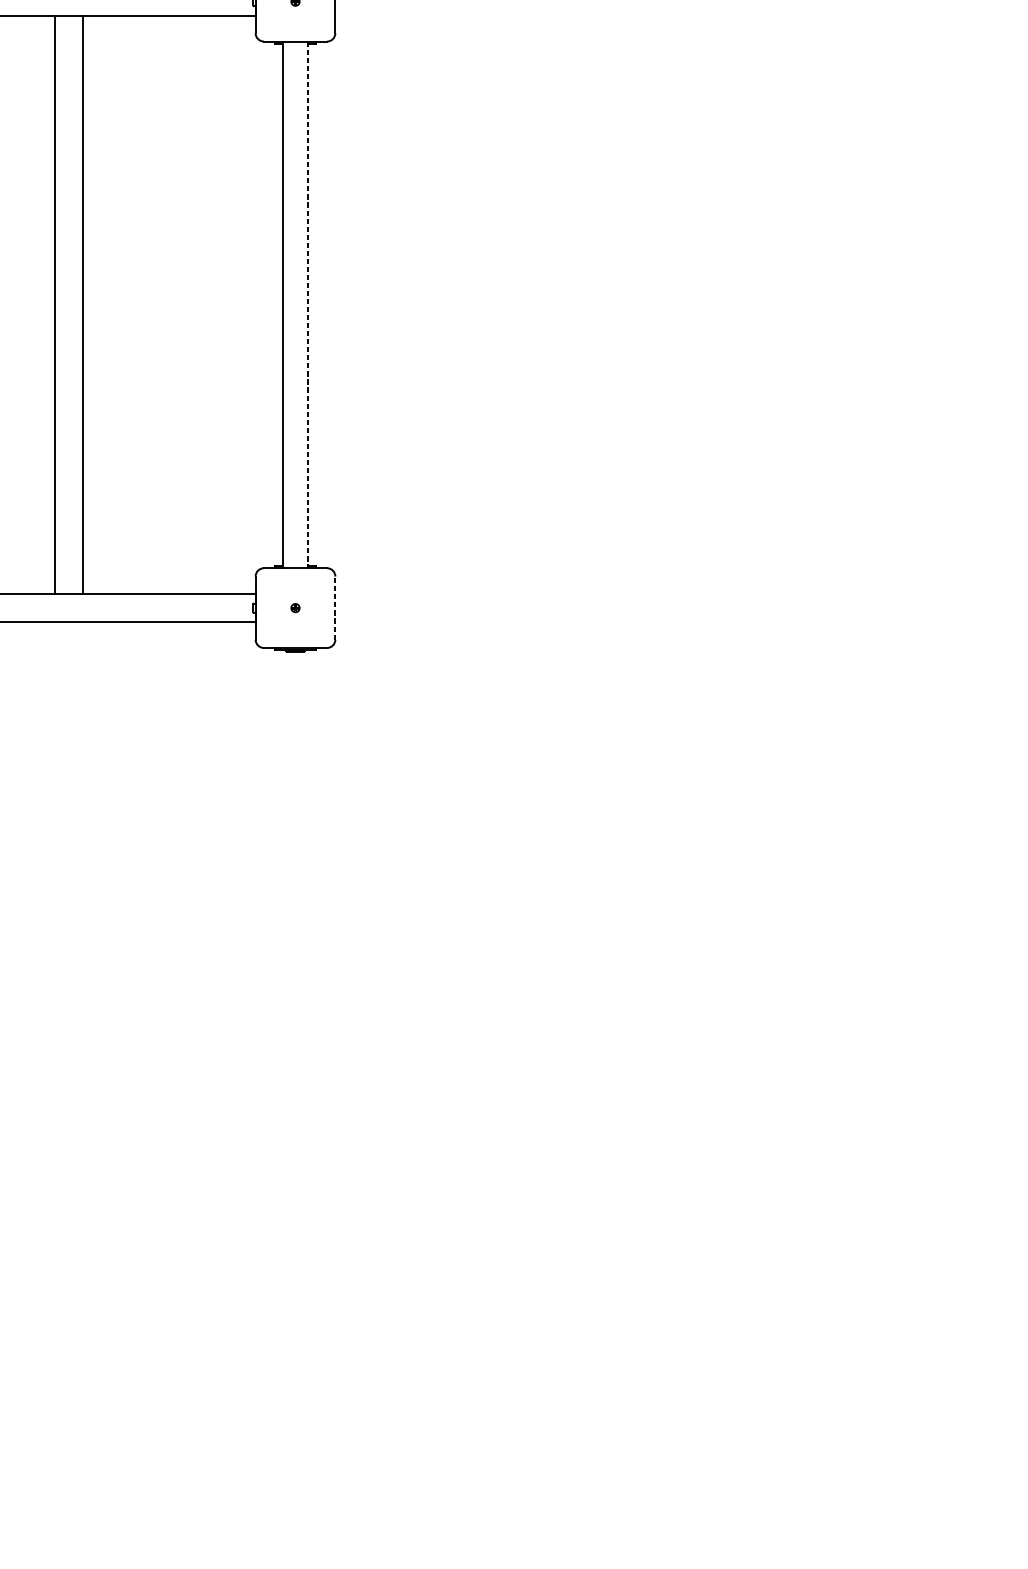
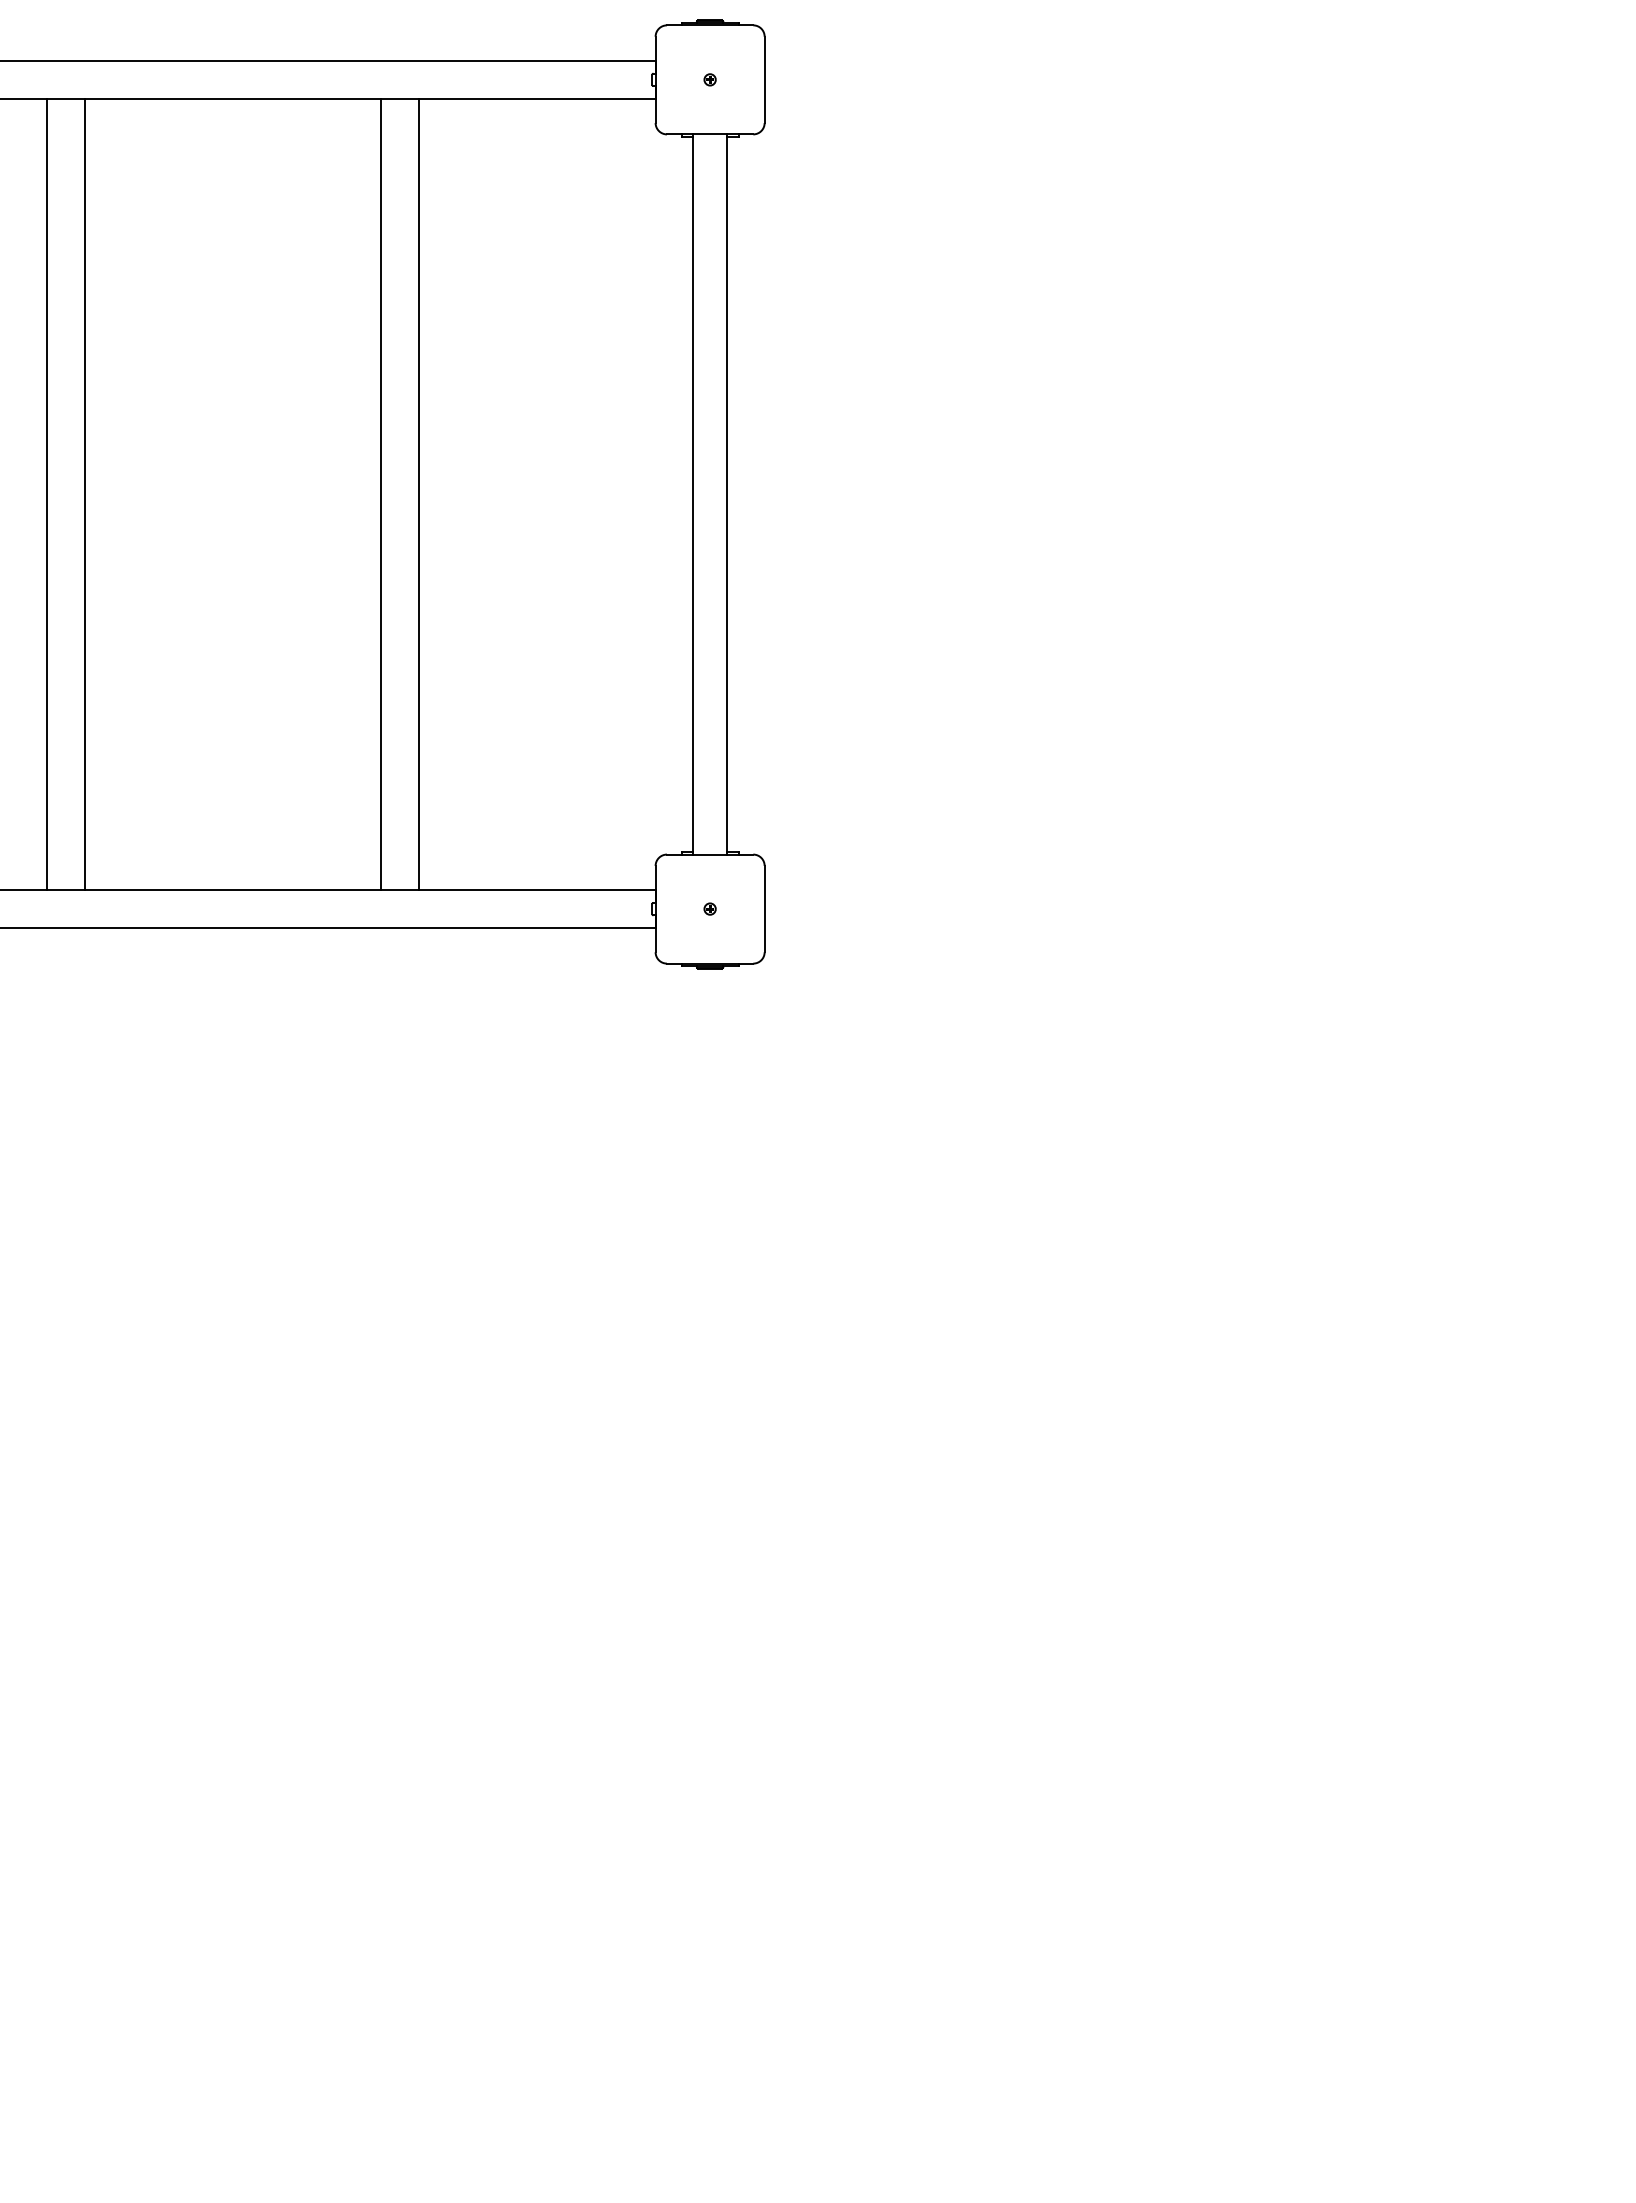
line: (308, 305) -> (727, 495), dashed -> solid
line: (335, 607) -> (764, 908), dashed -> solid

